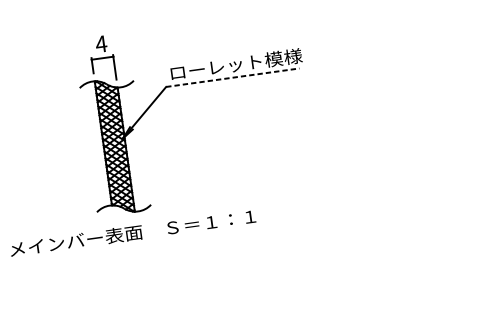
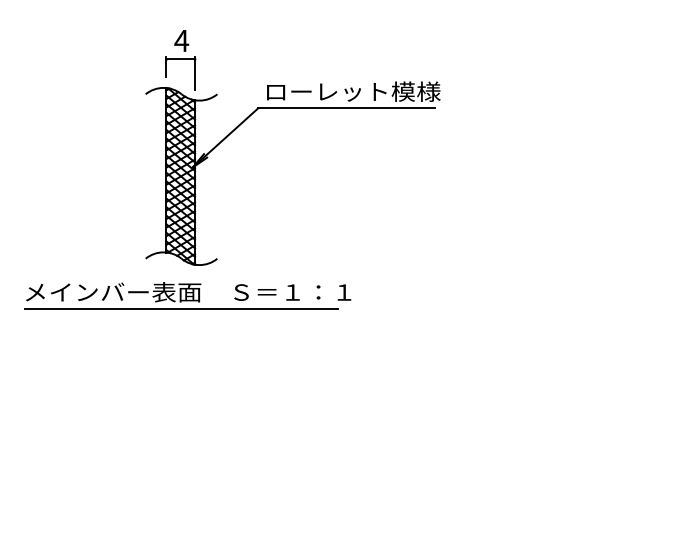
line: (233, 77) -> (347, 108), dashed -> solid
line: (129, 246) -> (181, 308), added

